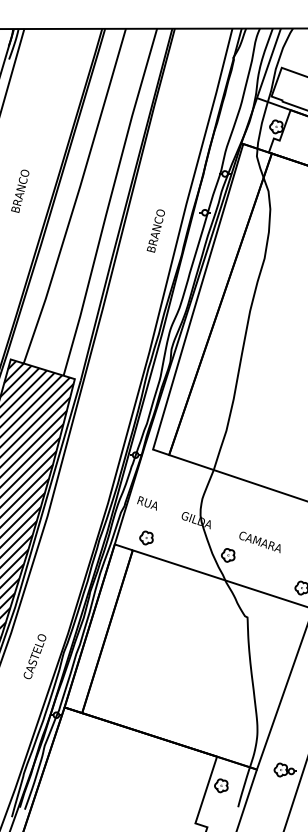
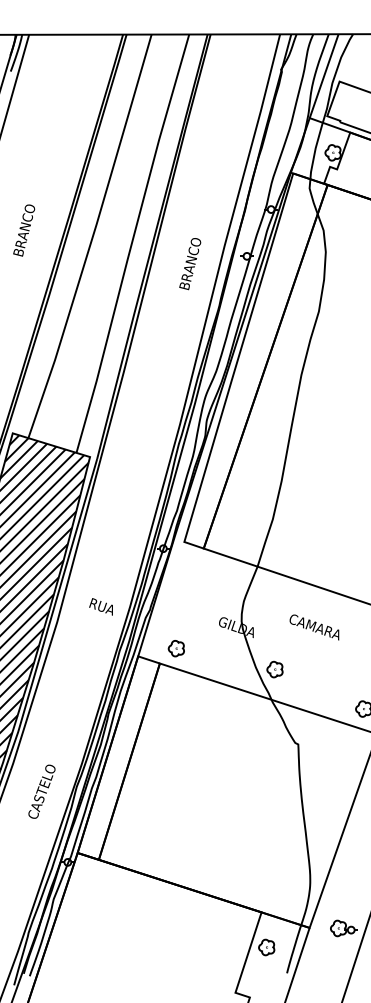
text: (155, 230) -> (189, 263), moved
text: (146, 503) -> (100, 607), moved
text: (259, 542) -> (313, 627), moved

